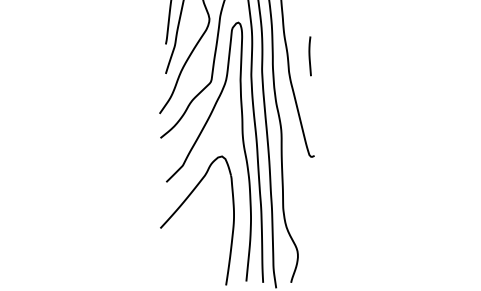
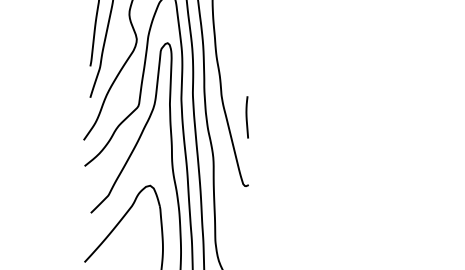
line: (309, 56) -> (246, 117), moved

